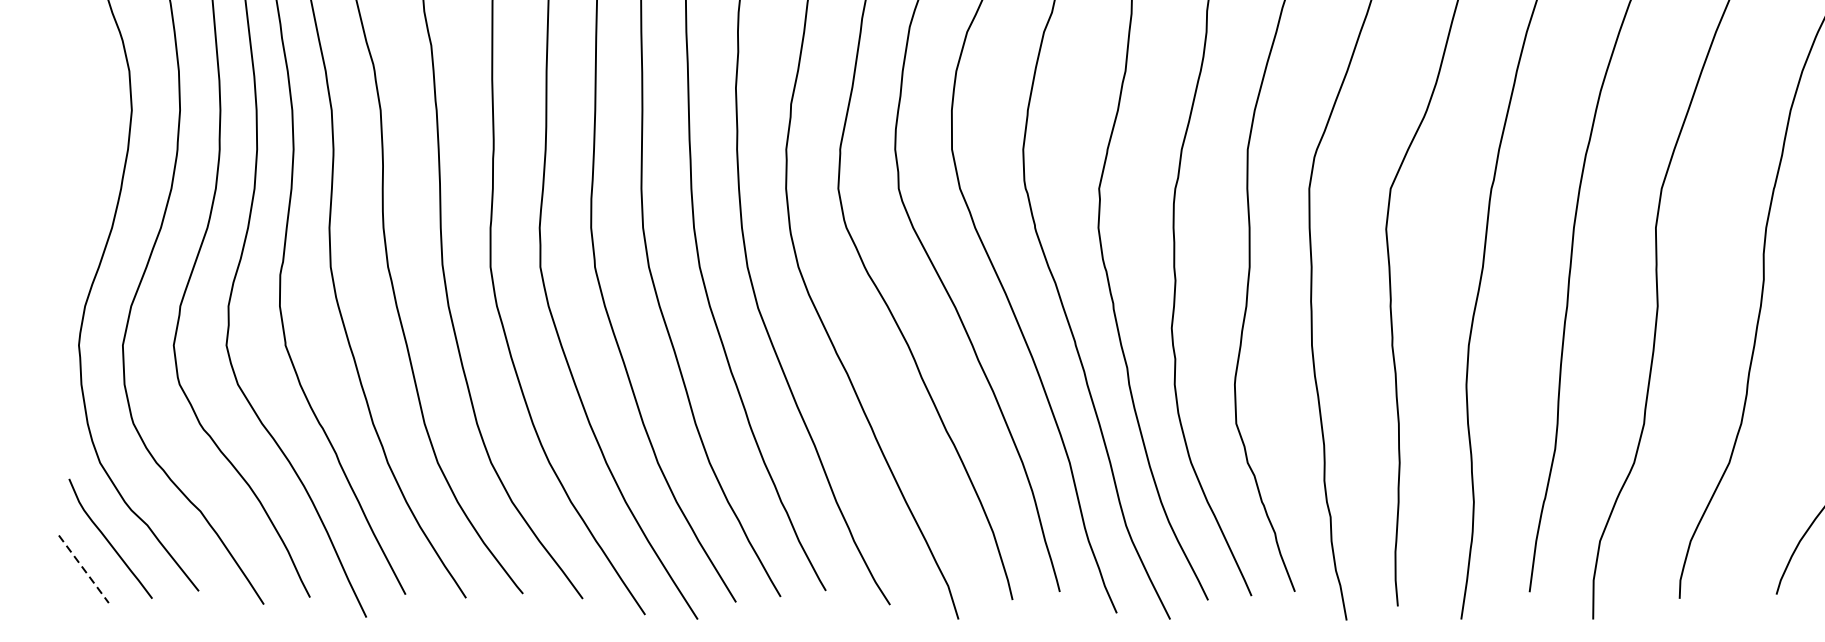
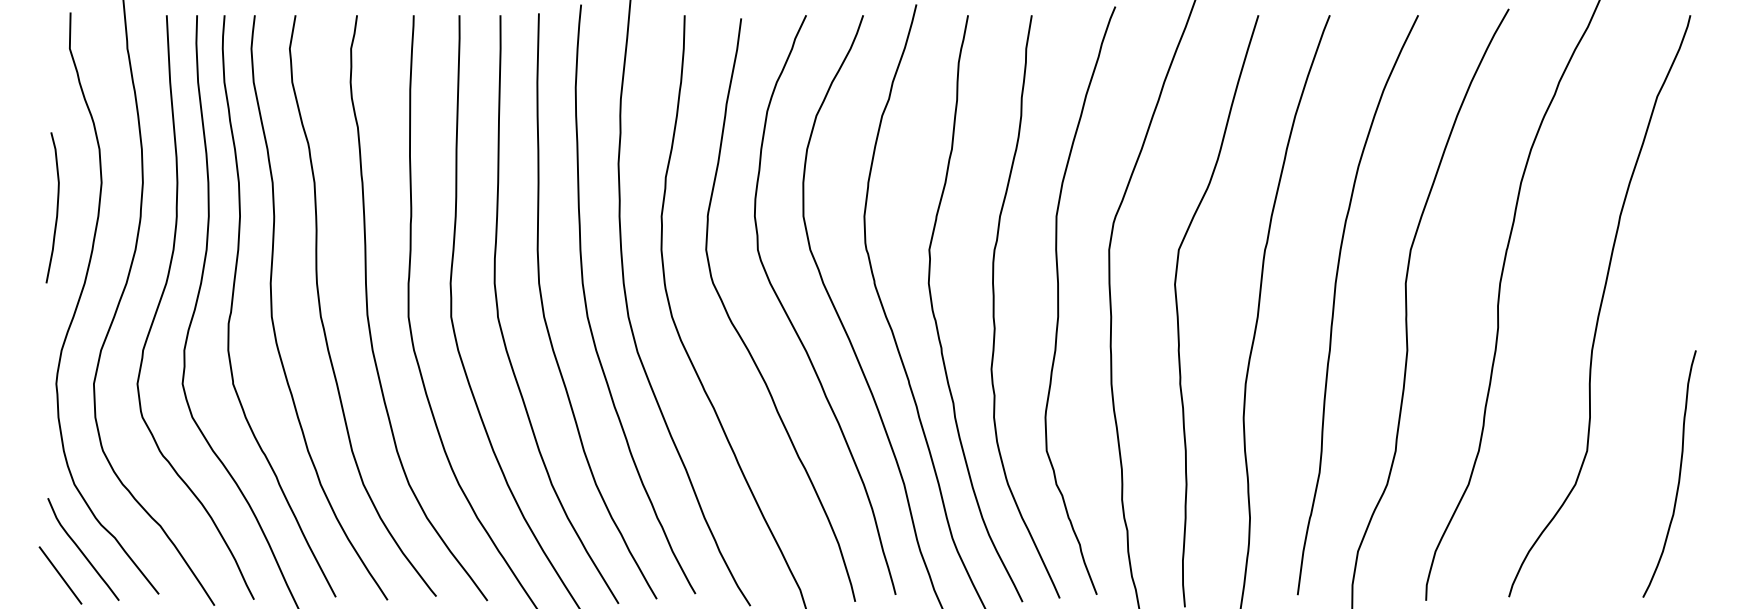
curve: (79, 139) -> (56, 207), added
line: (83, 569) -> (60, 575), dashed -> solid

